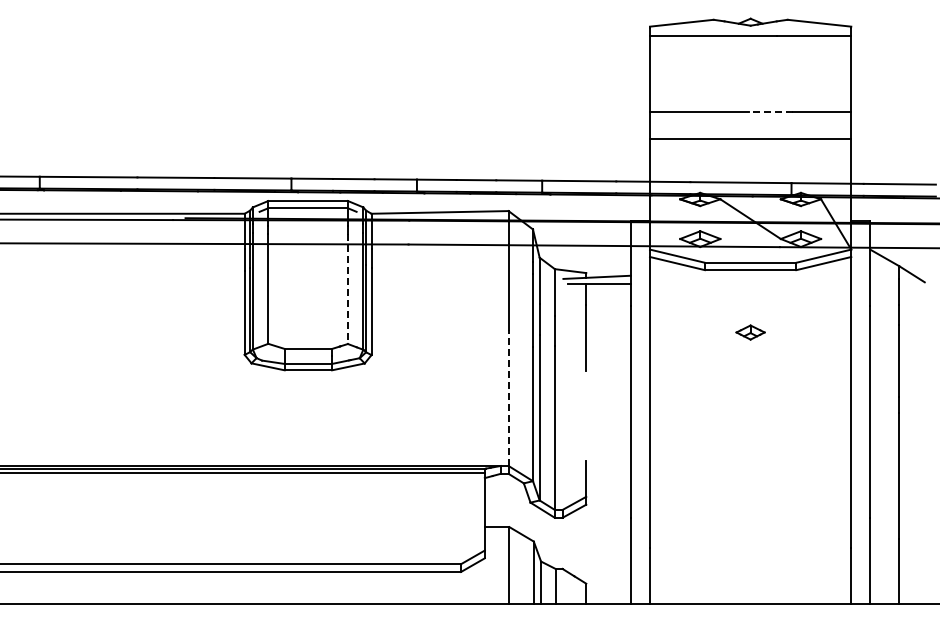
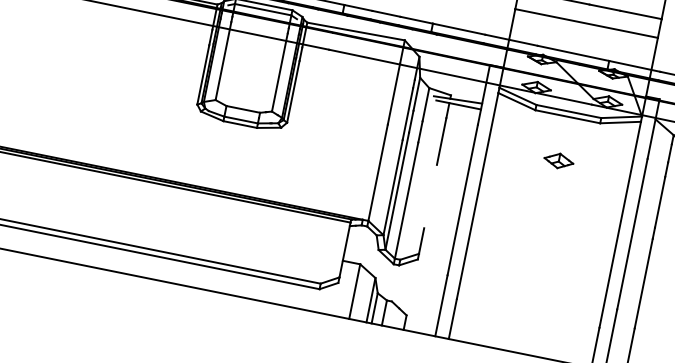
line: (771, 112) -> (605, 8), dashed -> solid
line: (347, 289) -> (279, 72), dashed -> solid
part: (750, 332) -> (558, 160), size x1.43
line: (508, 397) -> (378, 172), dashed -> solid

